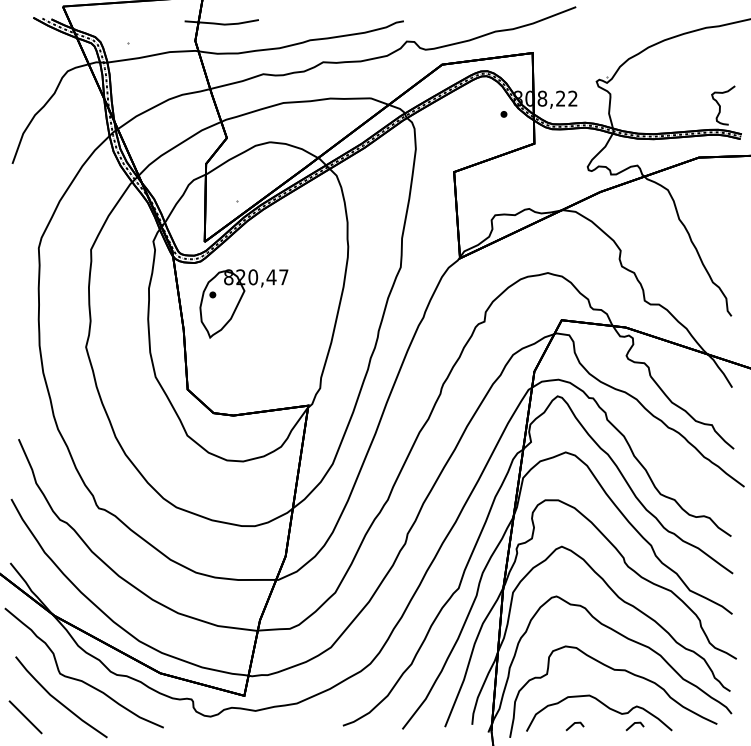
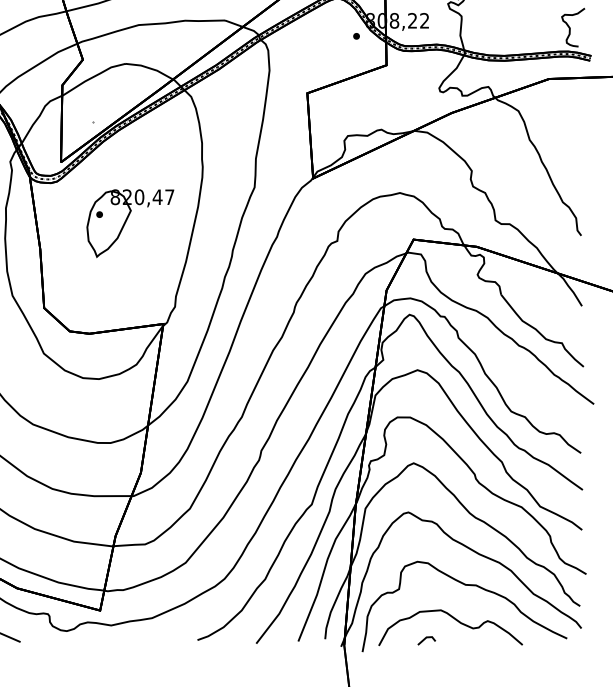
part: (243, 303) -> (129, 223), moved
line: (633, 725) -> (484, 639), removed

